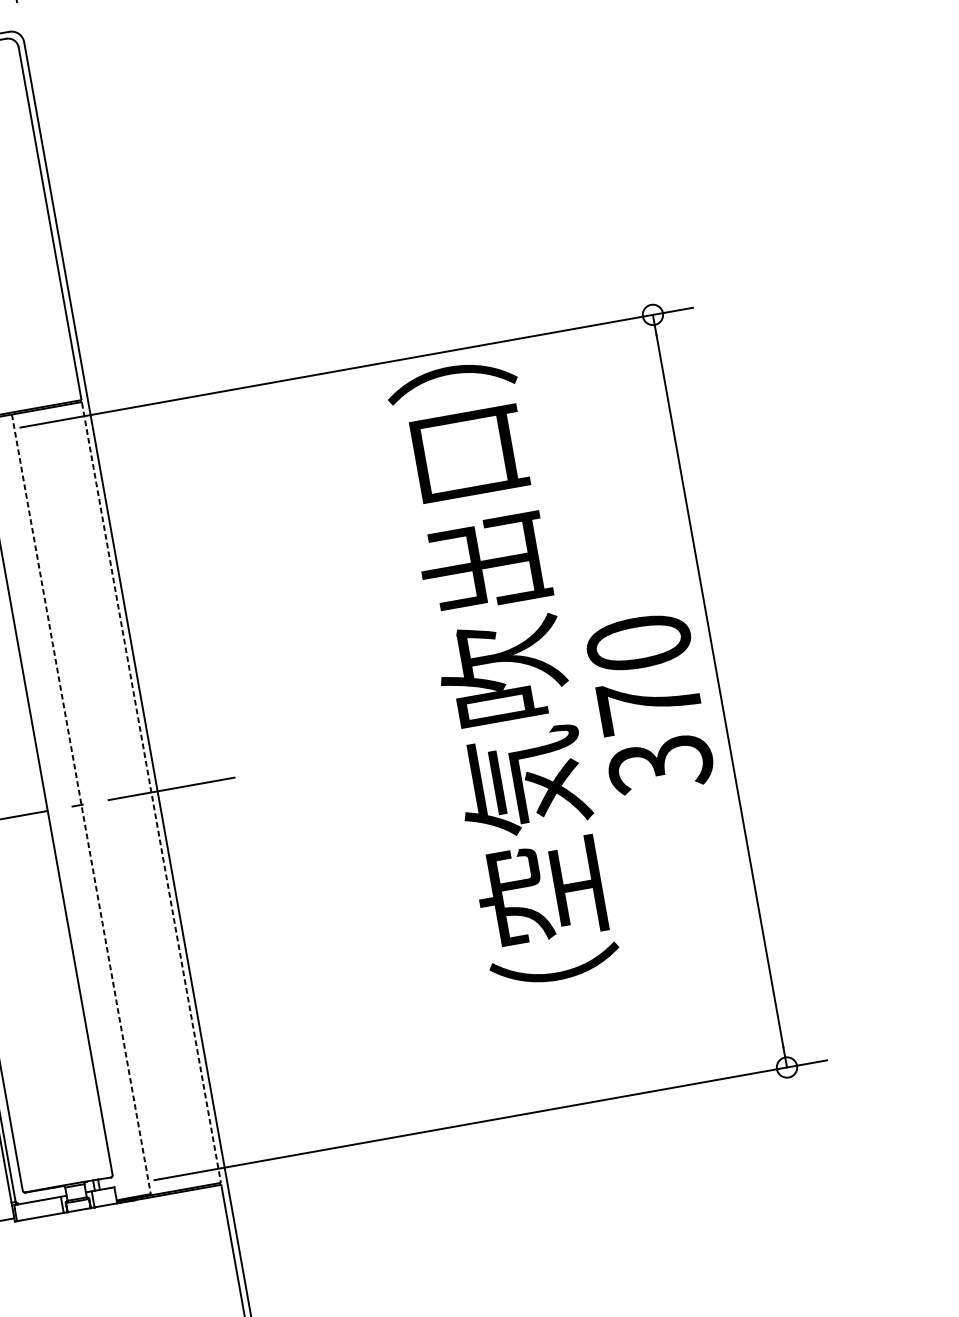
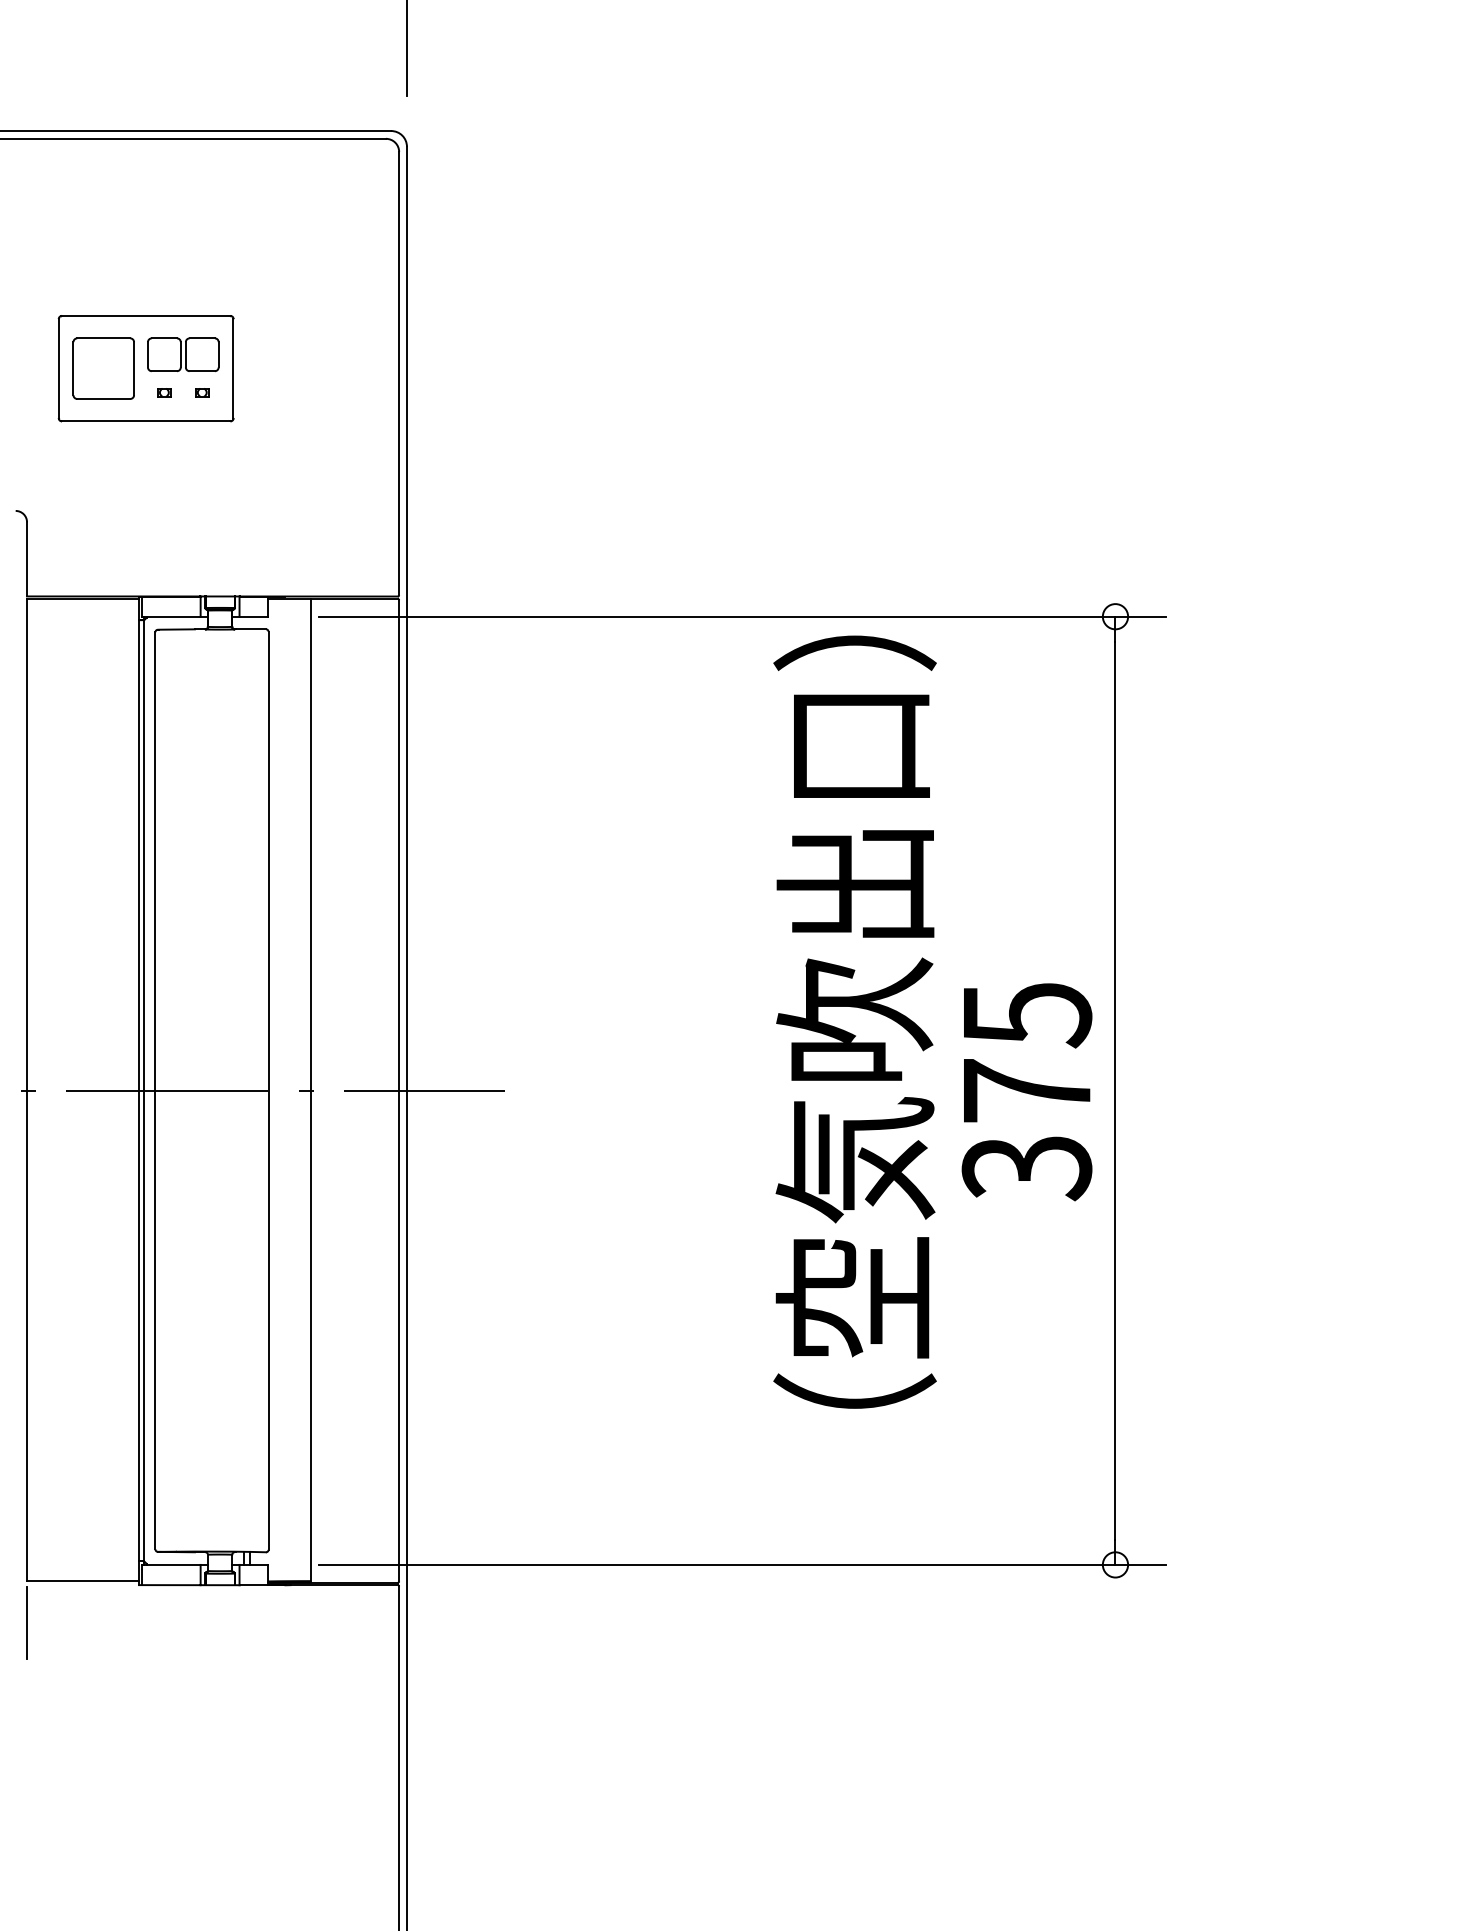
text: (638, 644) -> (1026, 1015), 370 -> 375
line: (151, 792) -> (399, 1090), dashed -> solid
line: (81, 804) -> (311, 1090), dashed -> solid

